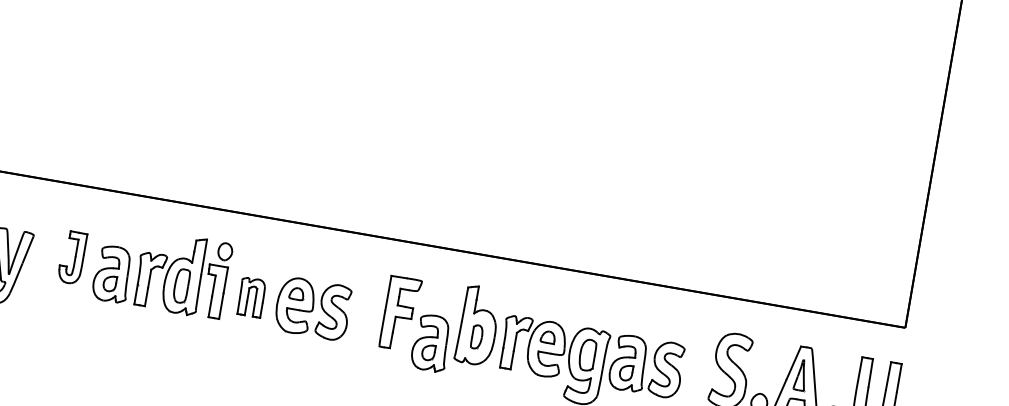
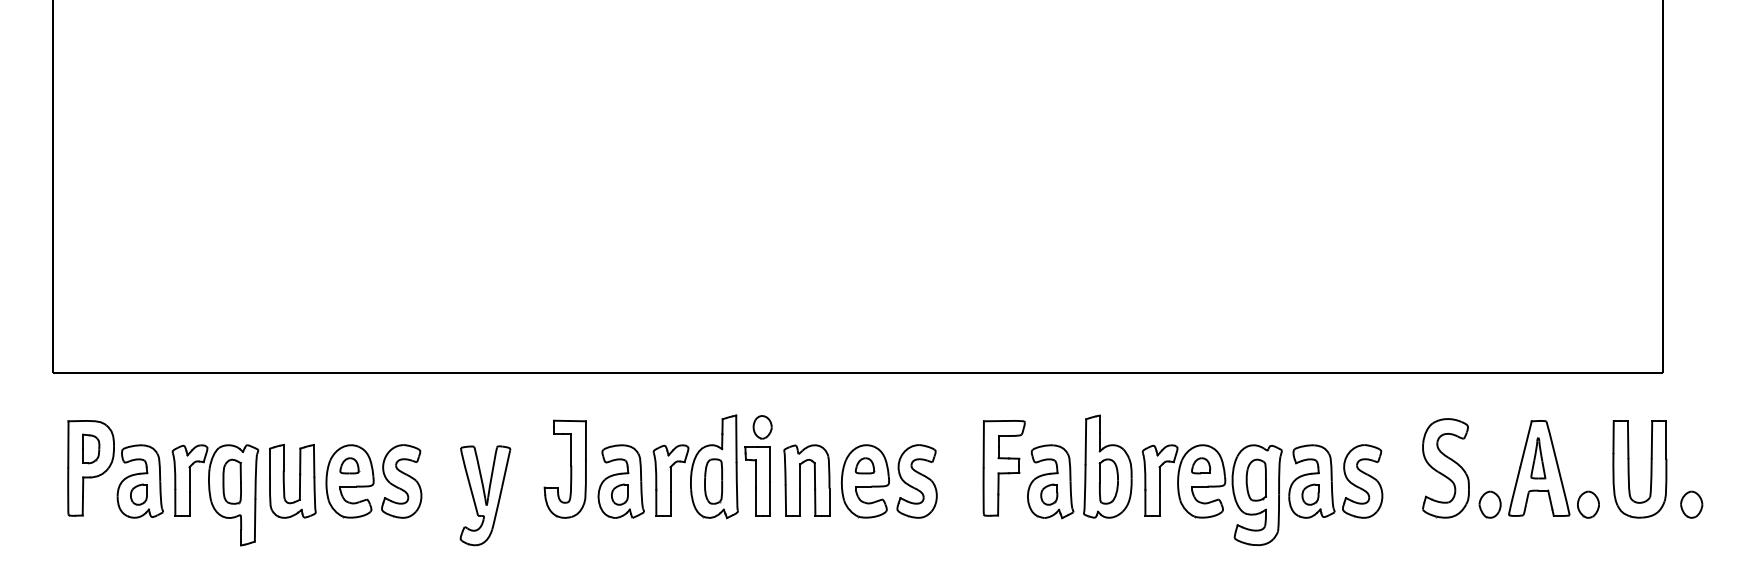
part: (71, 257) -> (564, 468), size x1.43
part: (251, 297) -> (806, 480), size x1.43
part: (476, 336) -> (1108, 481), size x1.43
part: (431, 342) -> (1050, 481), moved

